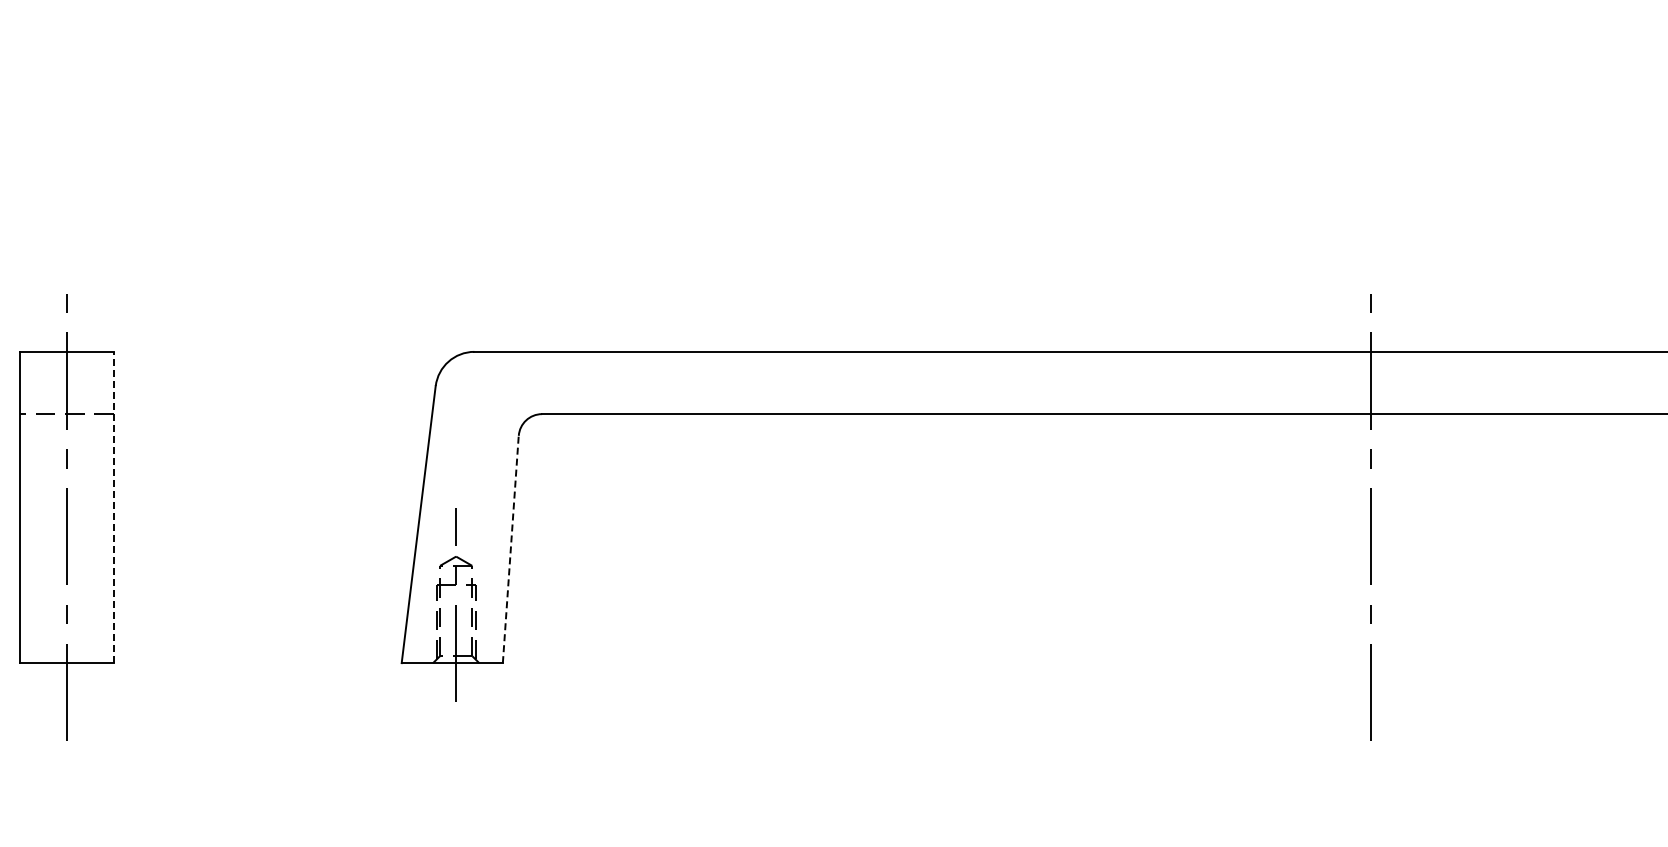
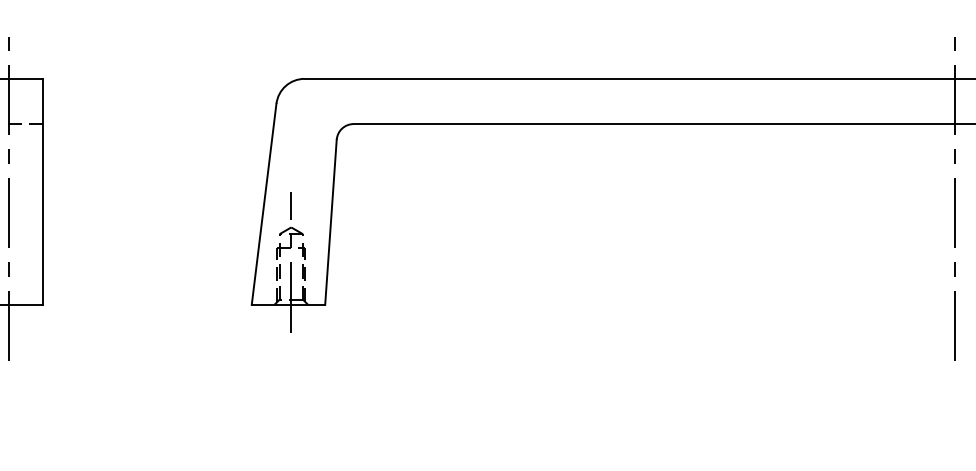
line: (113, 507) -> (42, 191), dashed -> solid
line: (510, 549) -> (330, 222), dashed -> solid

